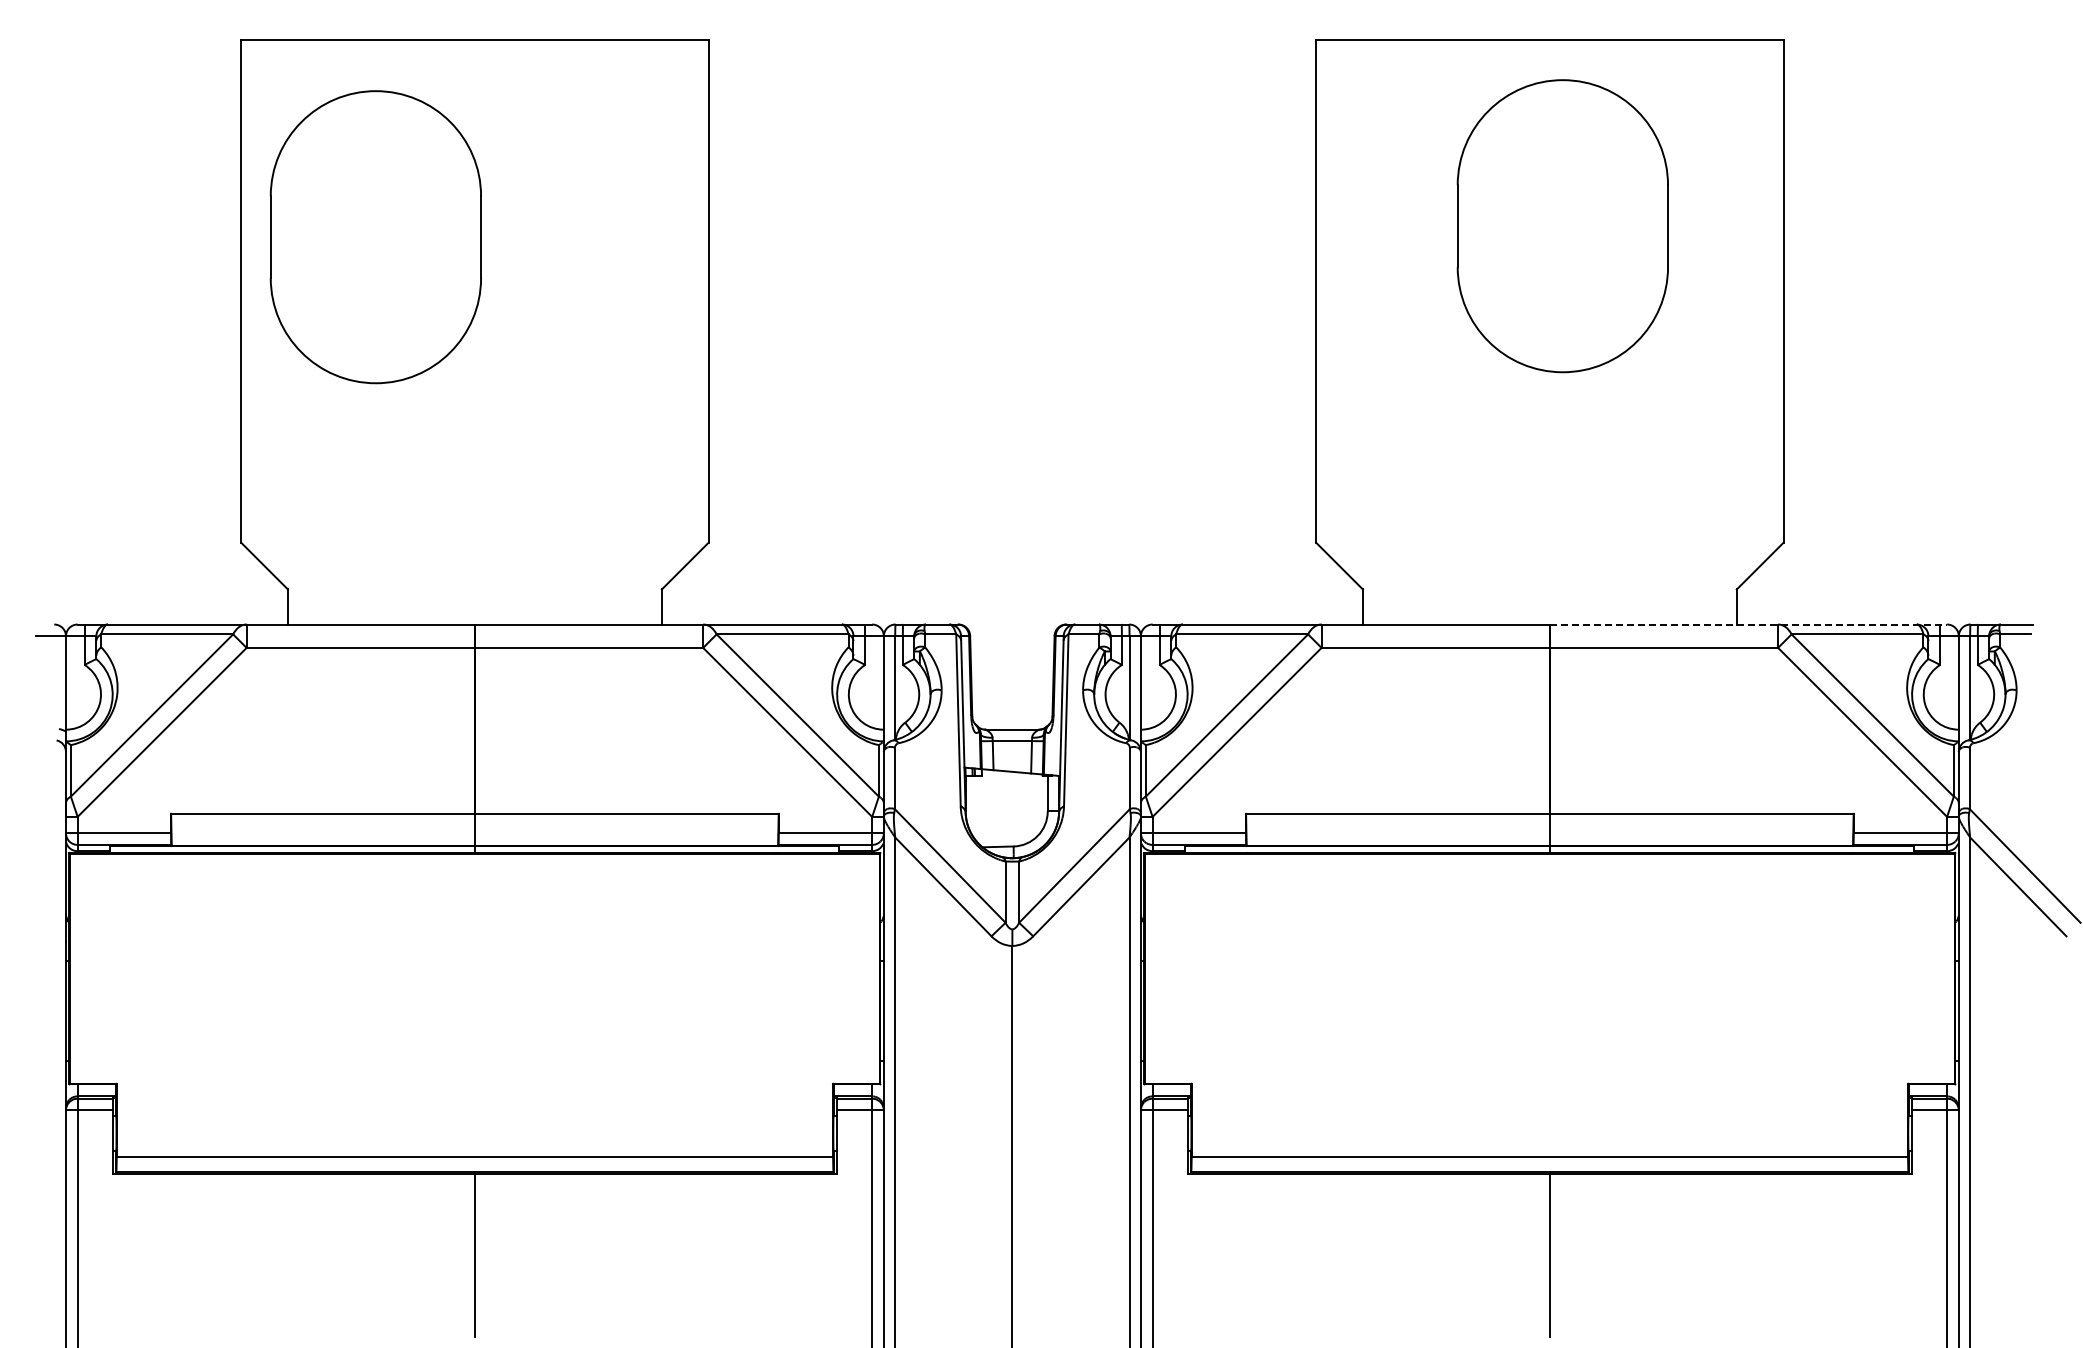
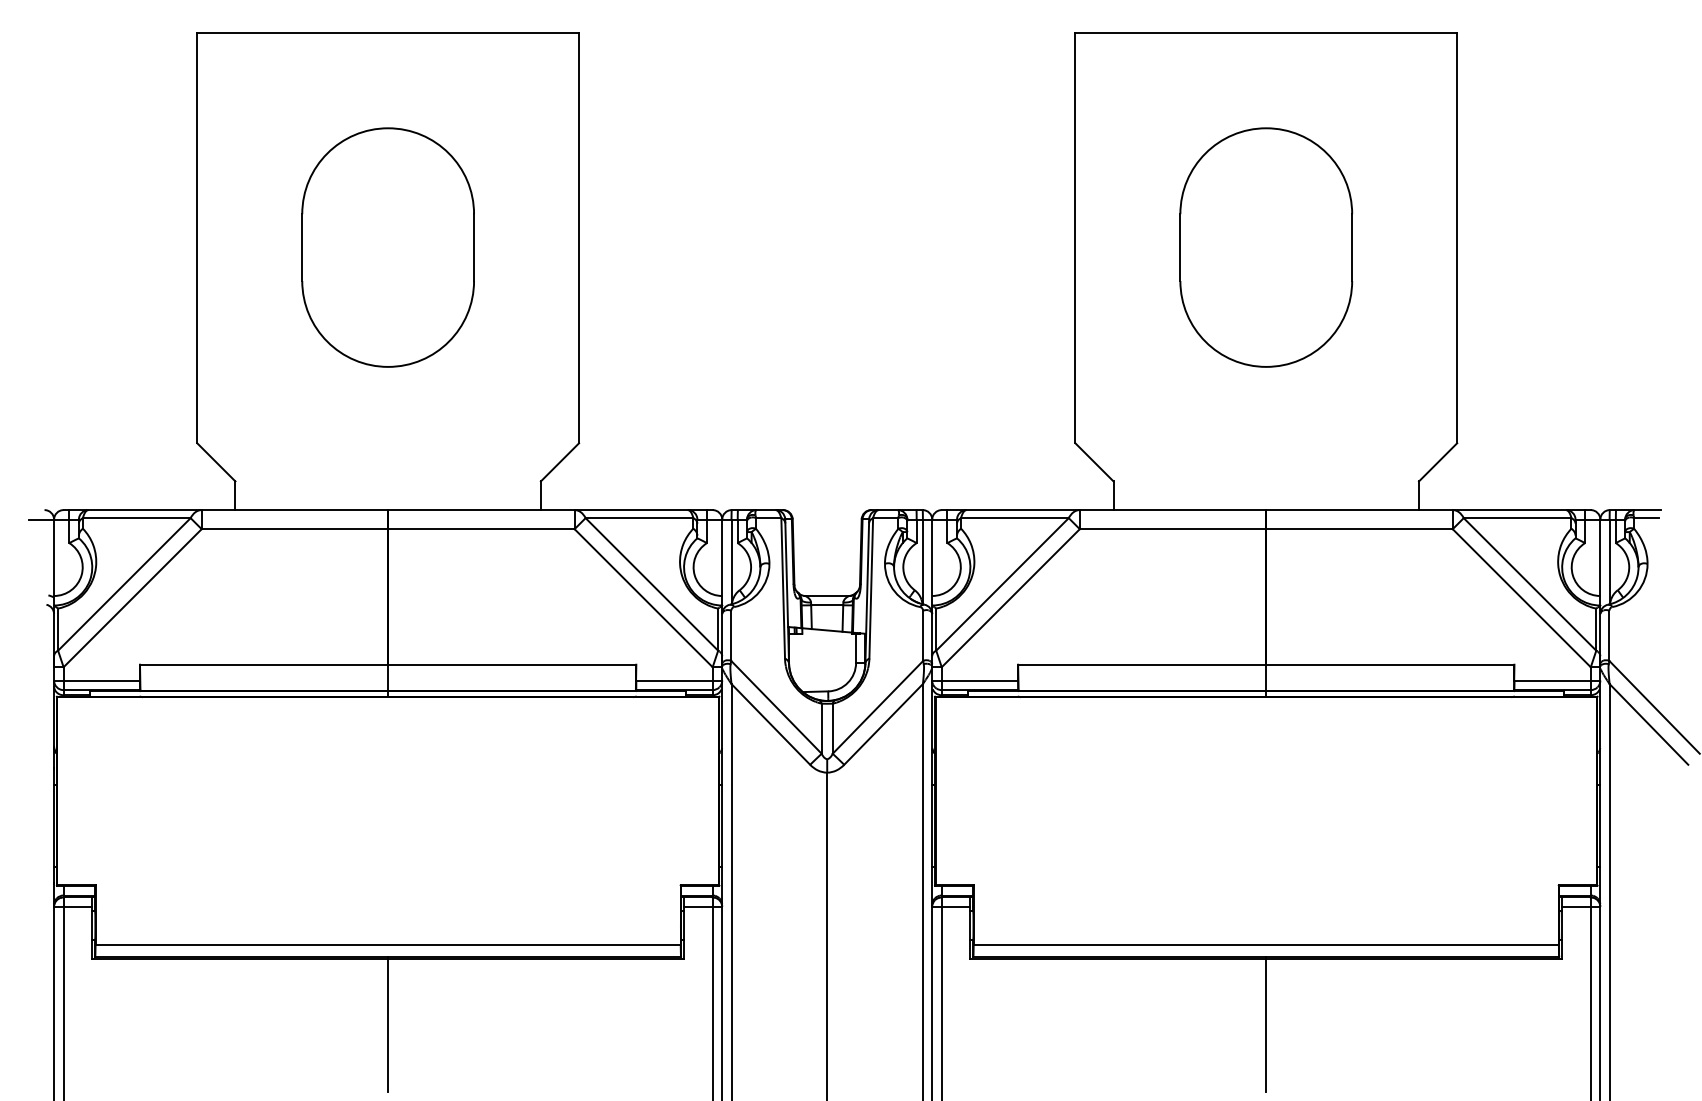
part: (1562, 226) -> (1265, 247), moved
part: (375, 237) -> (387, 247), moved
line: (1748, 624) -> (1428, 510), dashed -> solid

